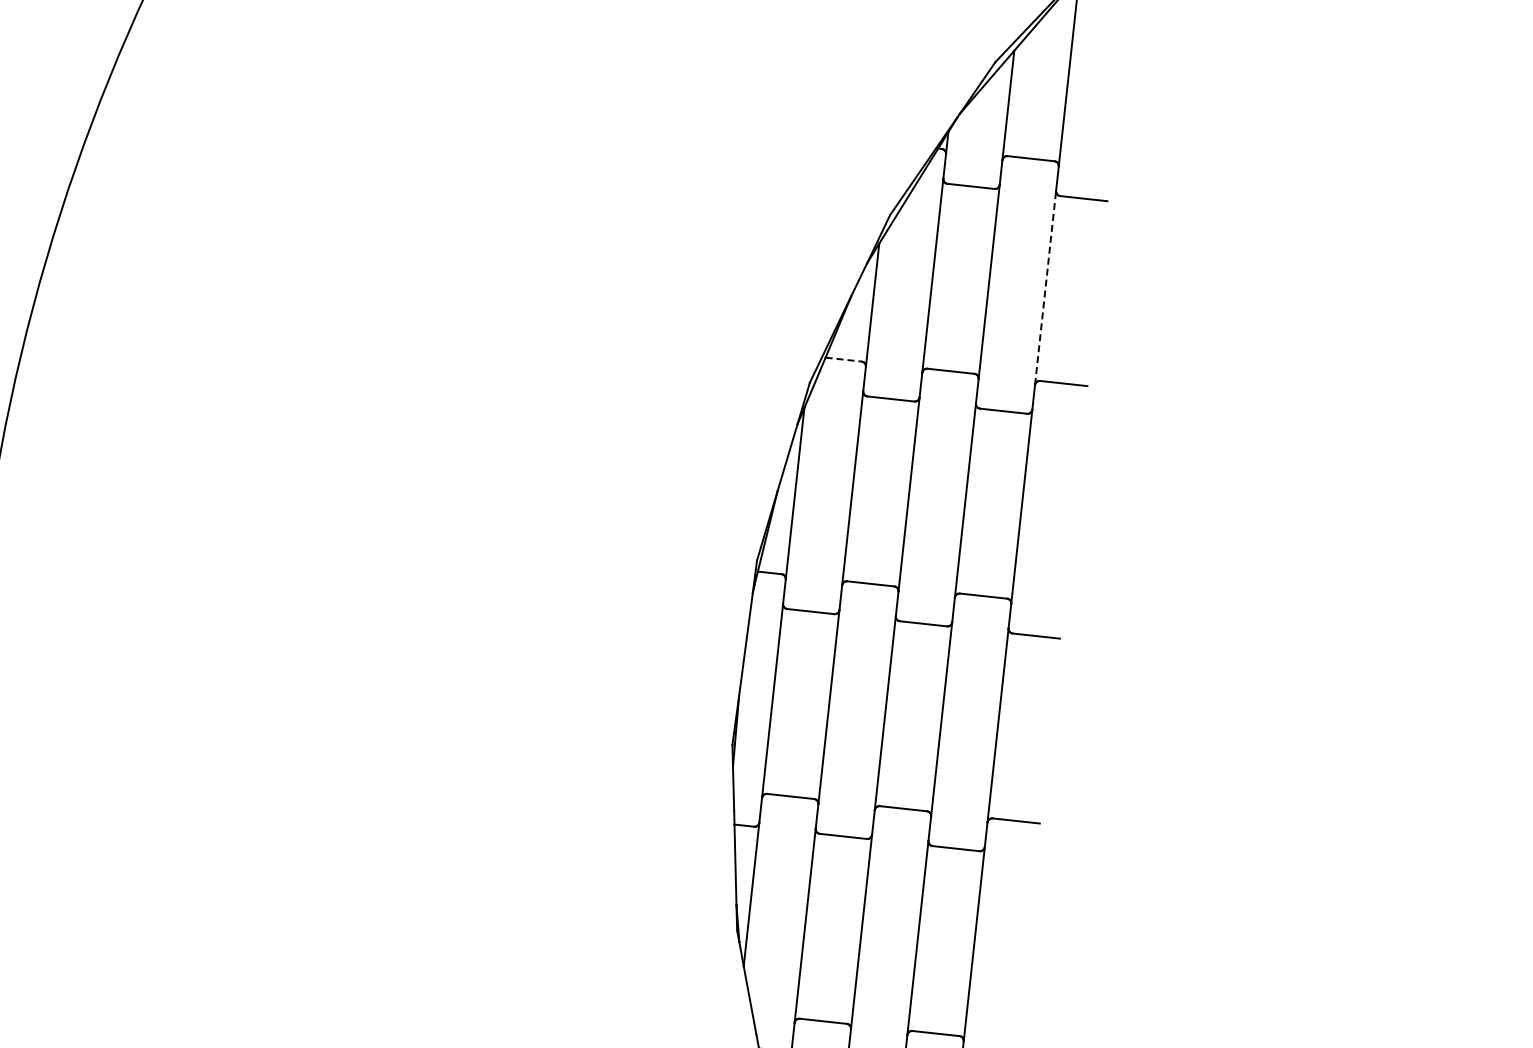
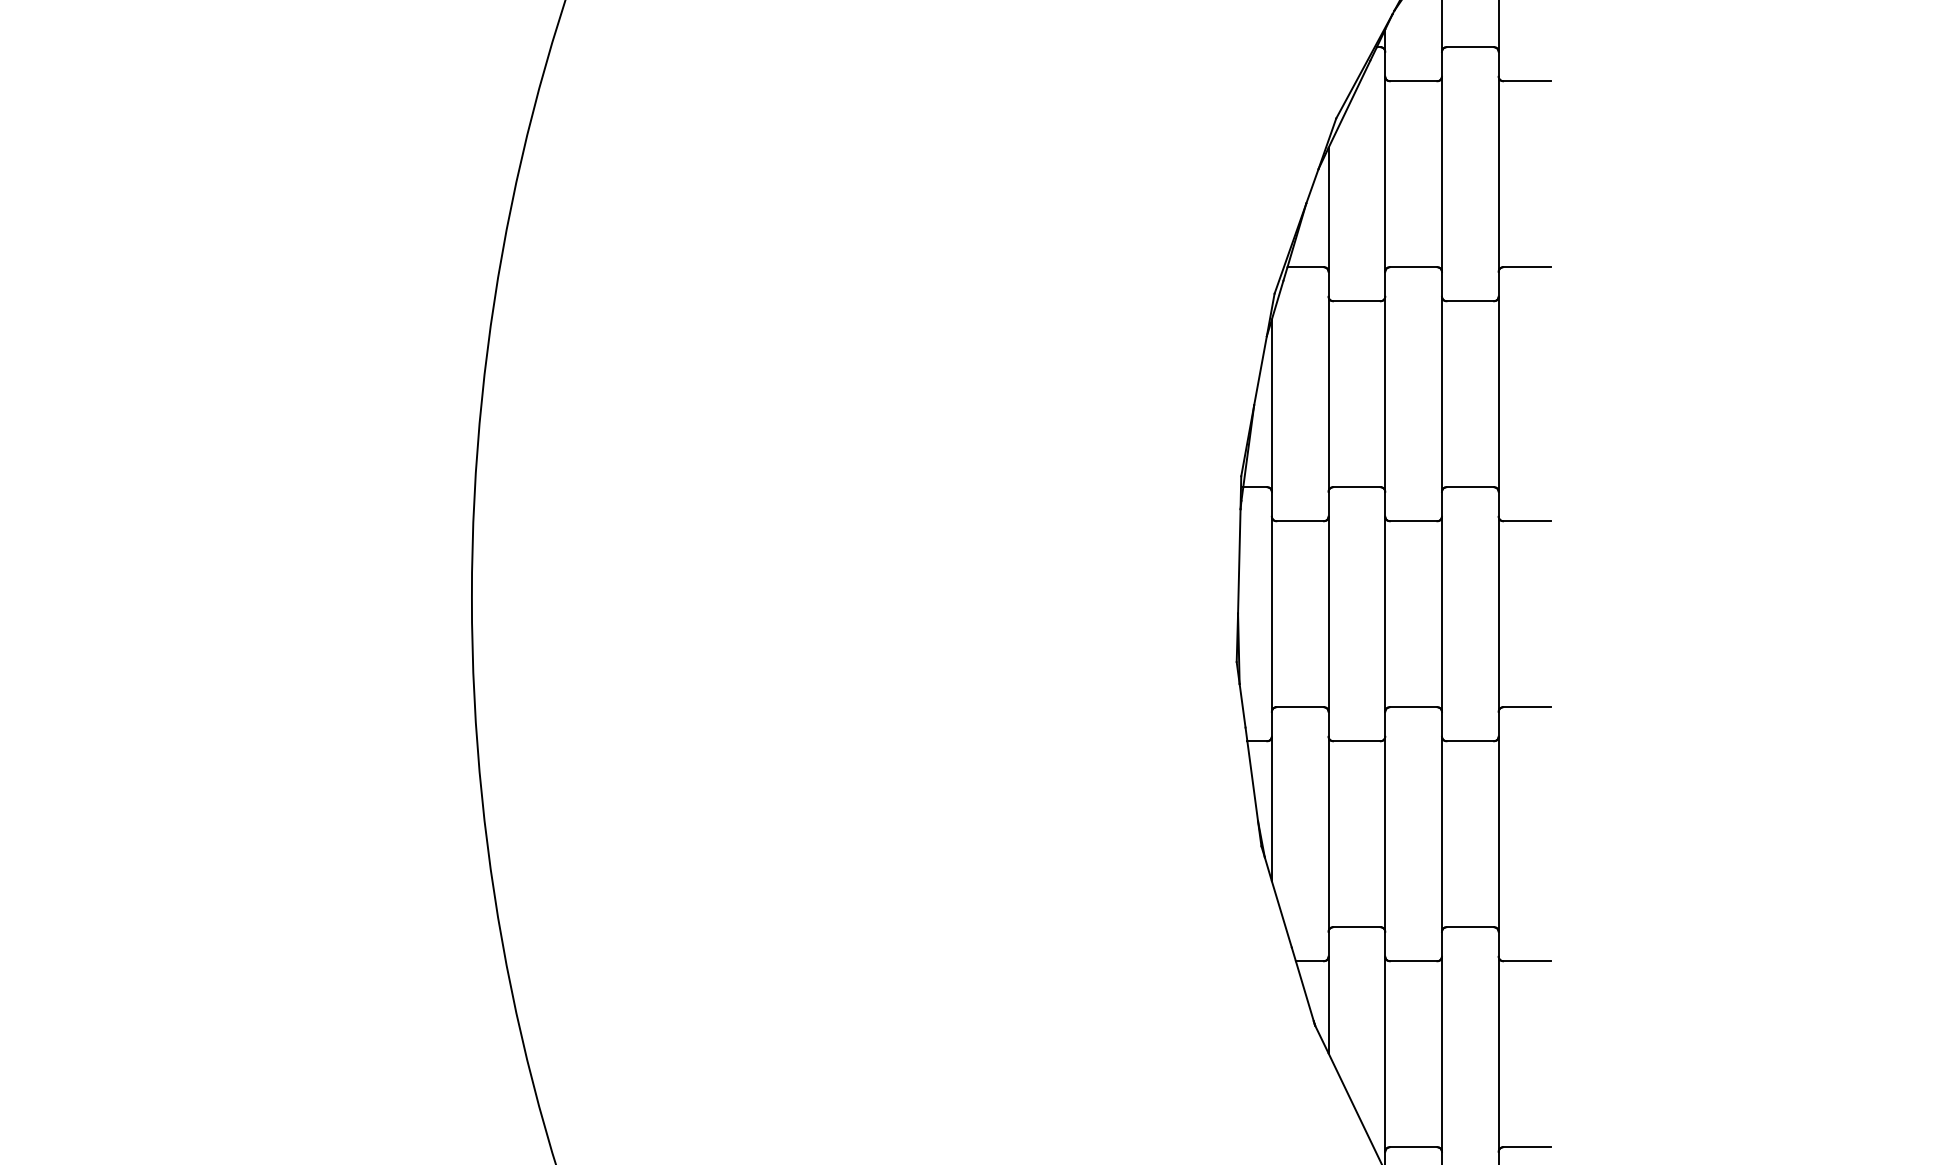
line: (1045, 288) -> (1498, 174), dashed -> solid
line: (844, 360) -> (1306, 267), dashed -> solid

